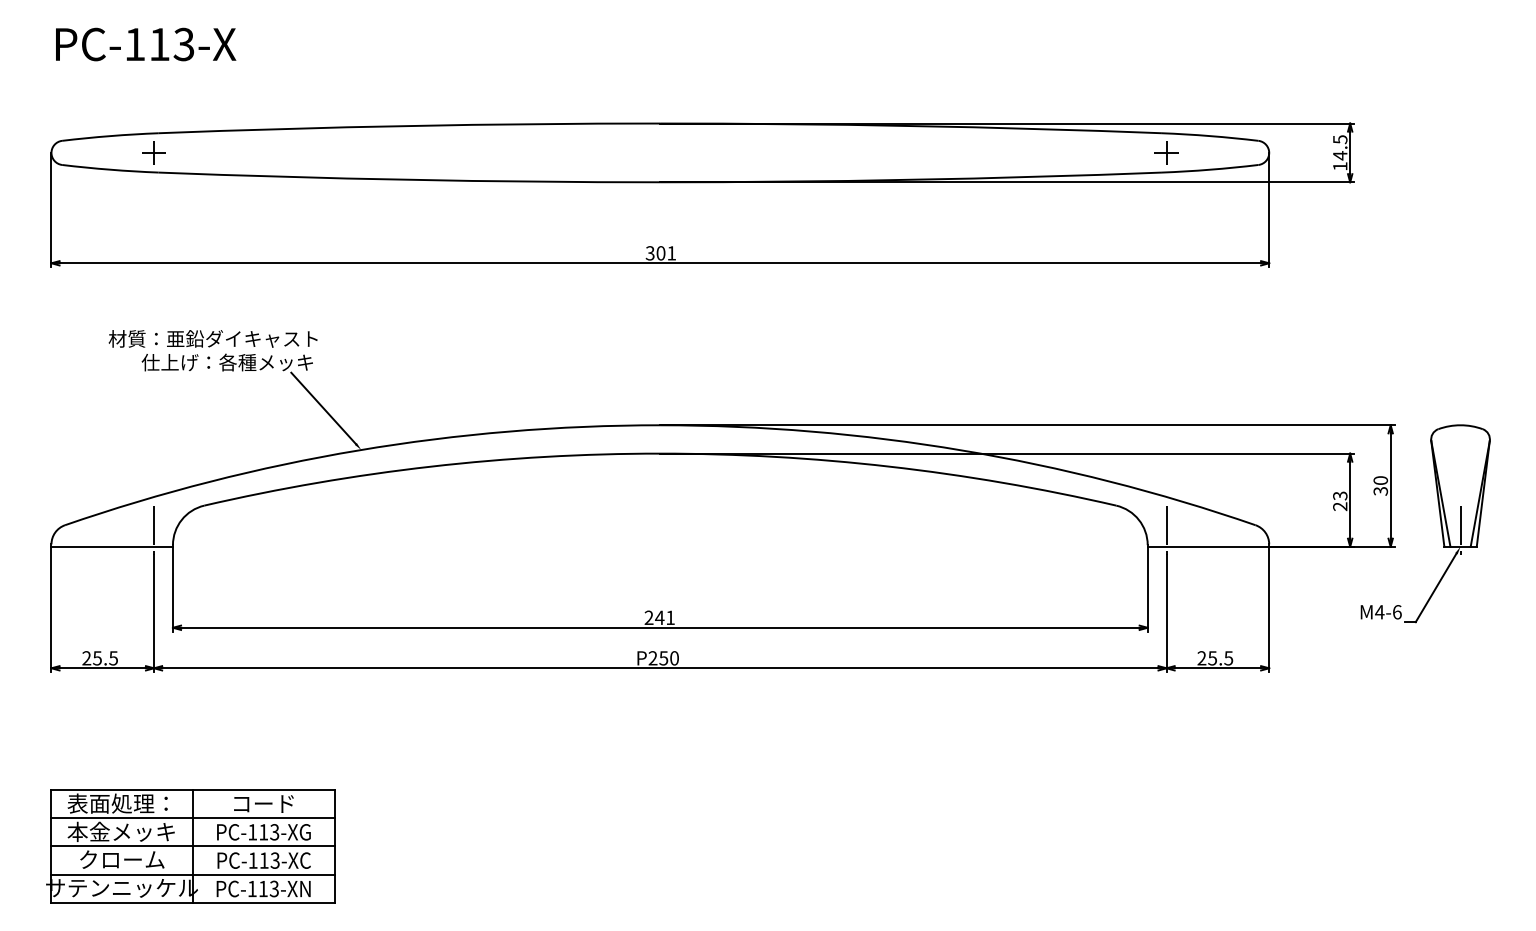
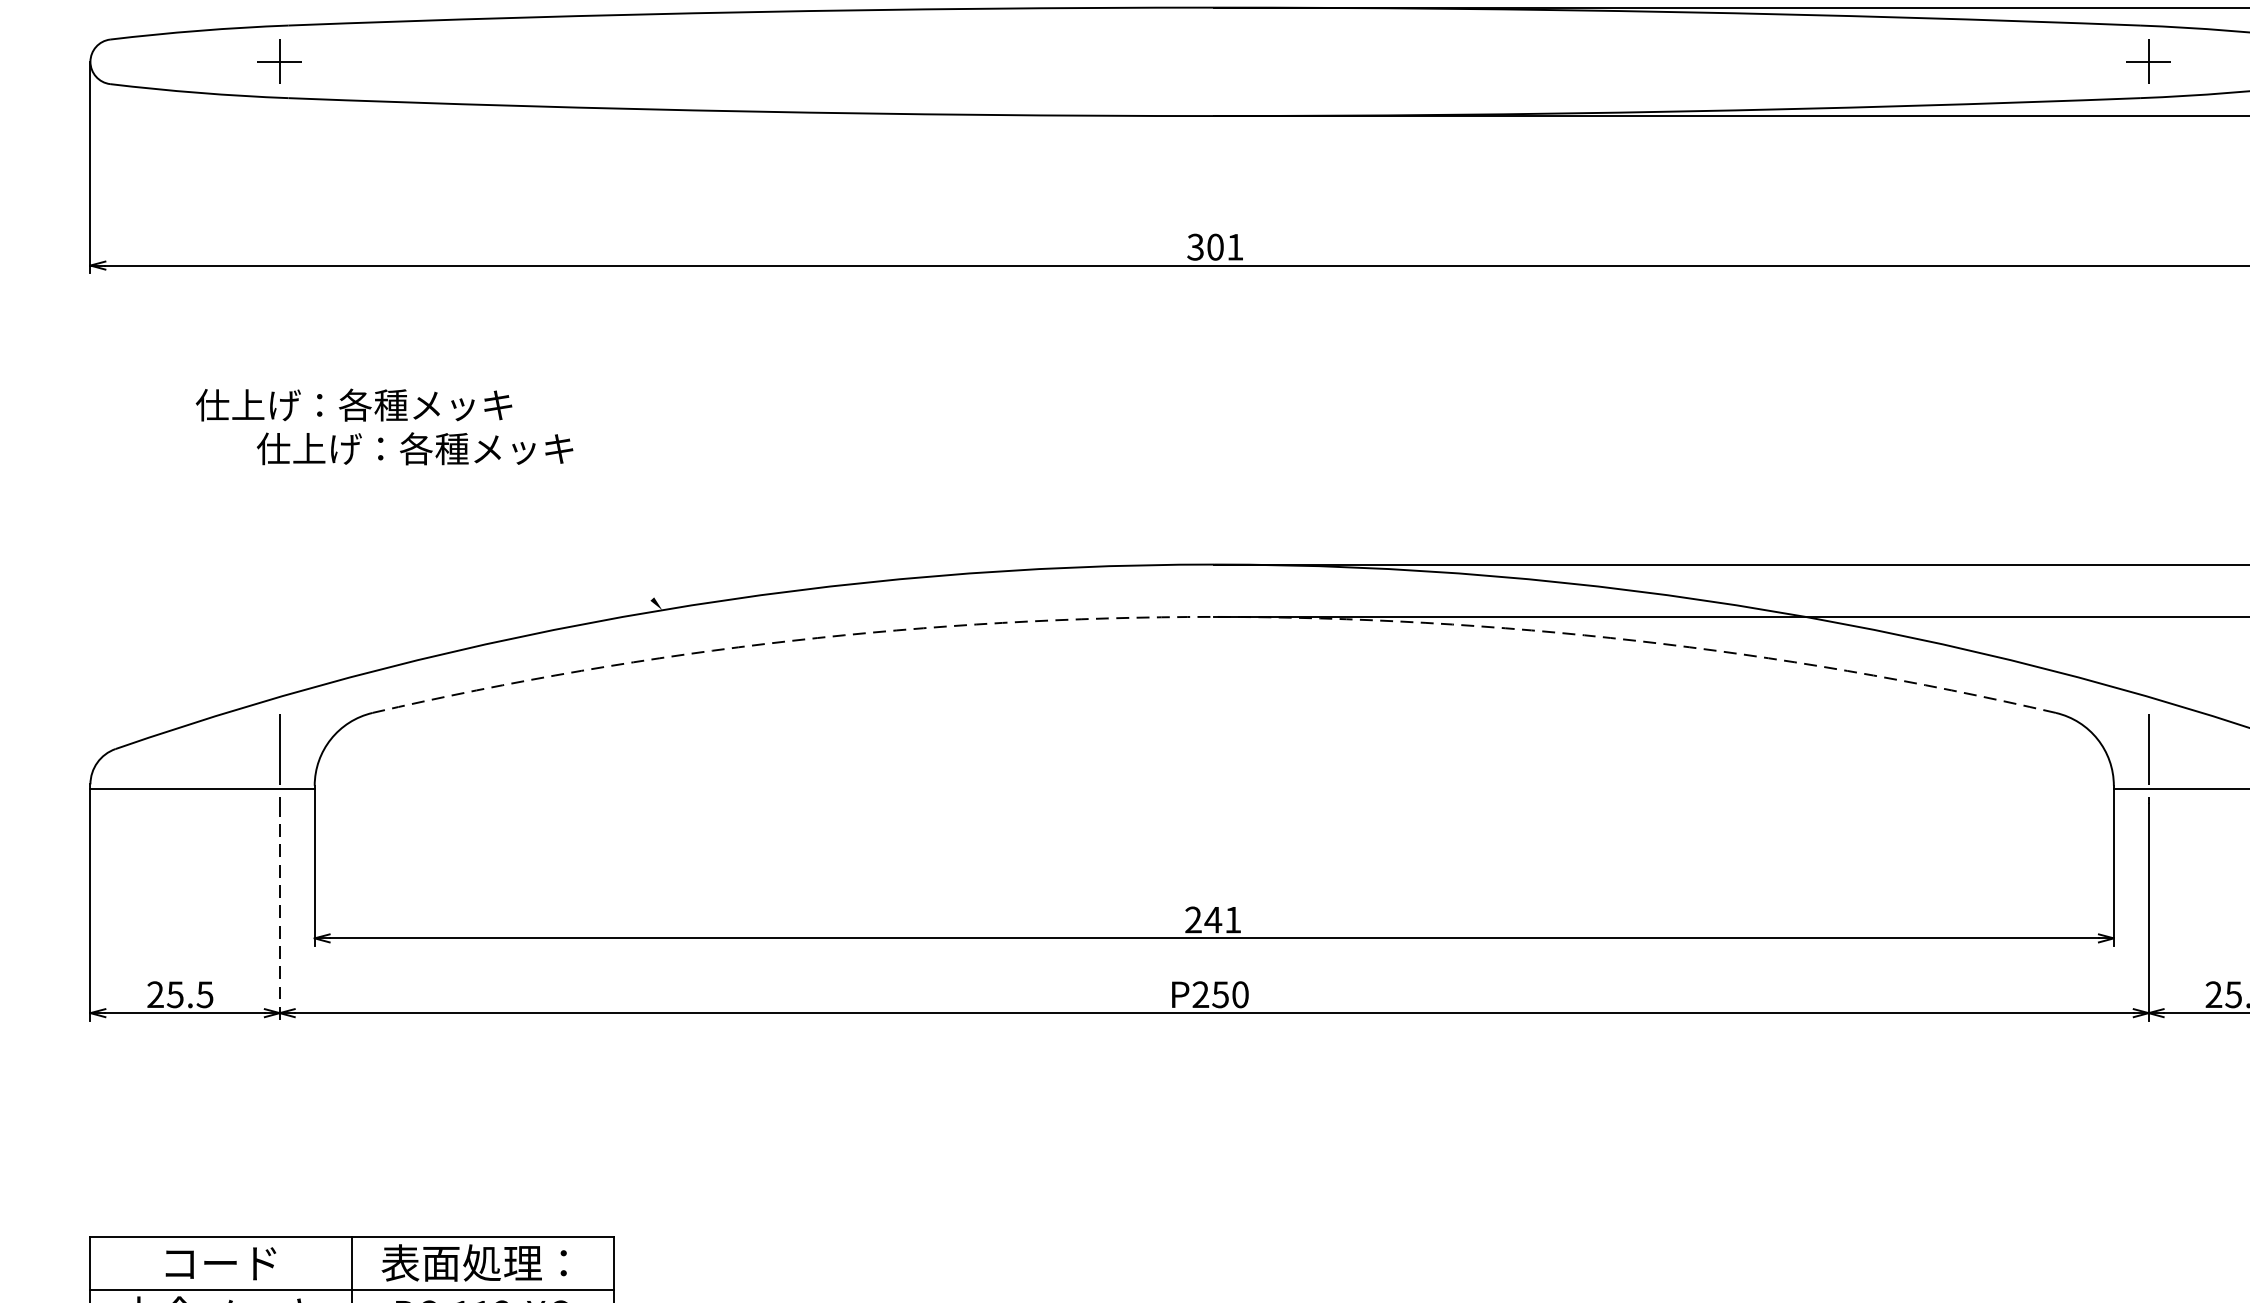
text: (212, 338) -> (387, 404), 材質：亜鉛ダイキャスト -> 仕上げ：各種メッキ
line: (323, 407) -> (592, 531), removed
arc: (660, 453) -> (1214, 616), solid -> dashed
line: (154, 613) -> (280, 911), solid -> dashed
text: (117, 803) -> (212, 1262), 表面処理： -> コード
text: (259, 803) -> (474, 1262), コード -> 表面処理：

